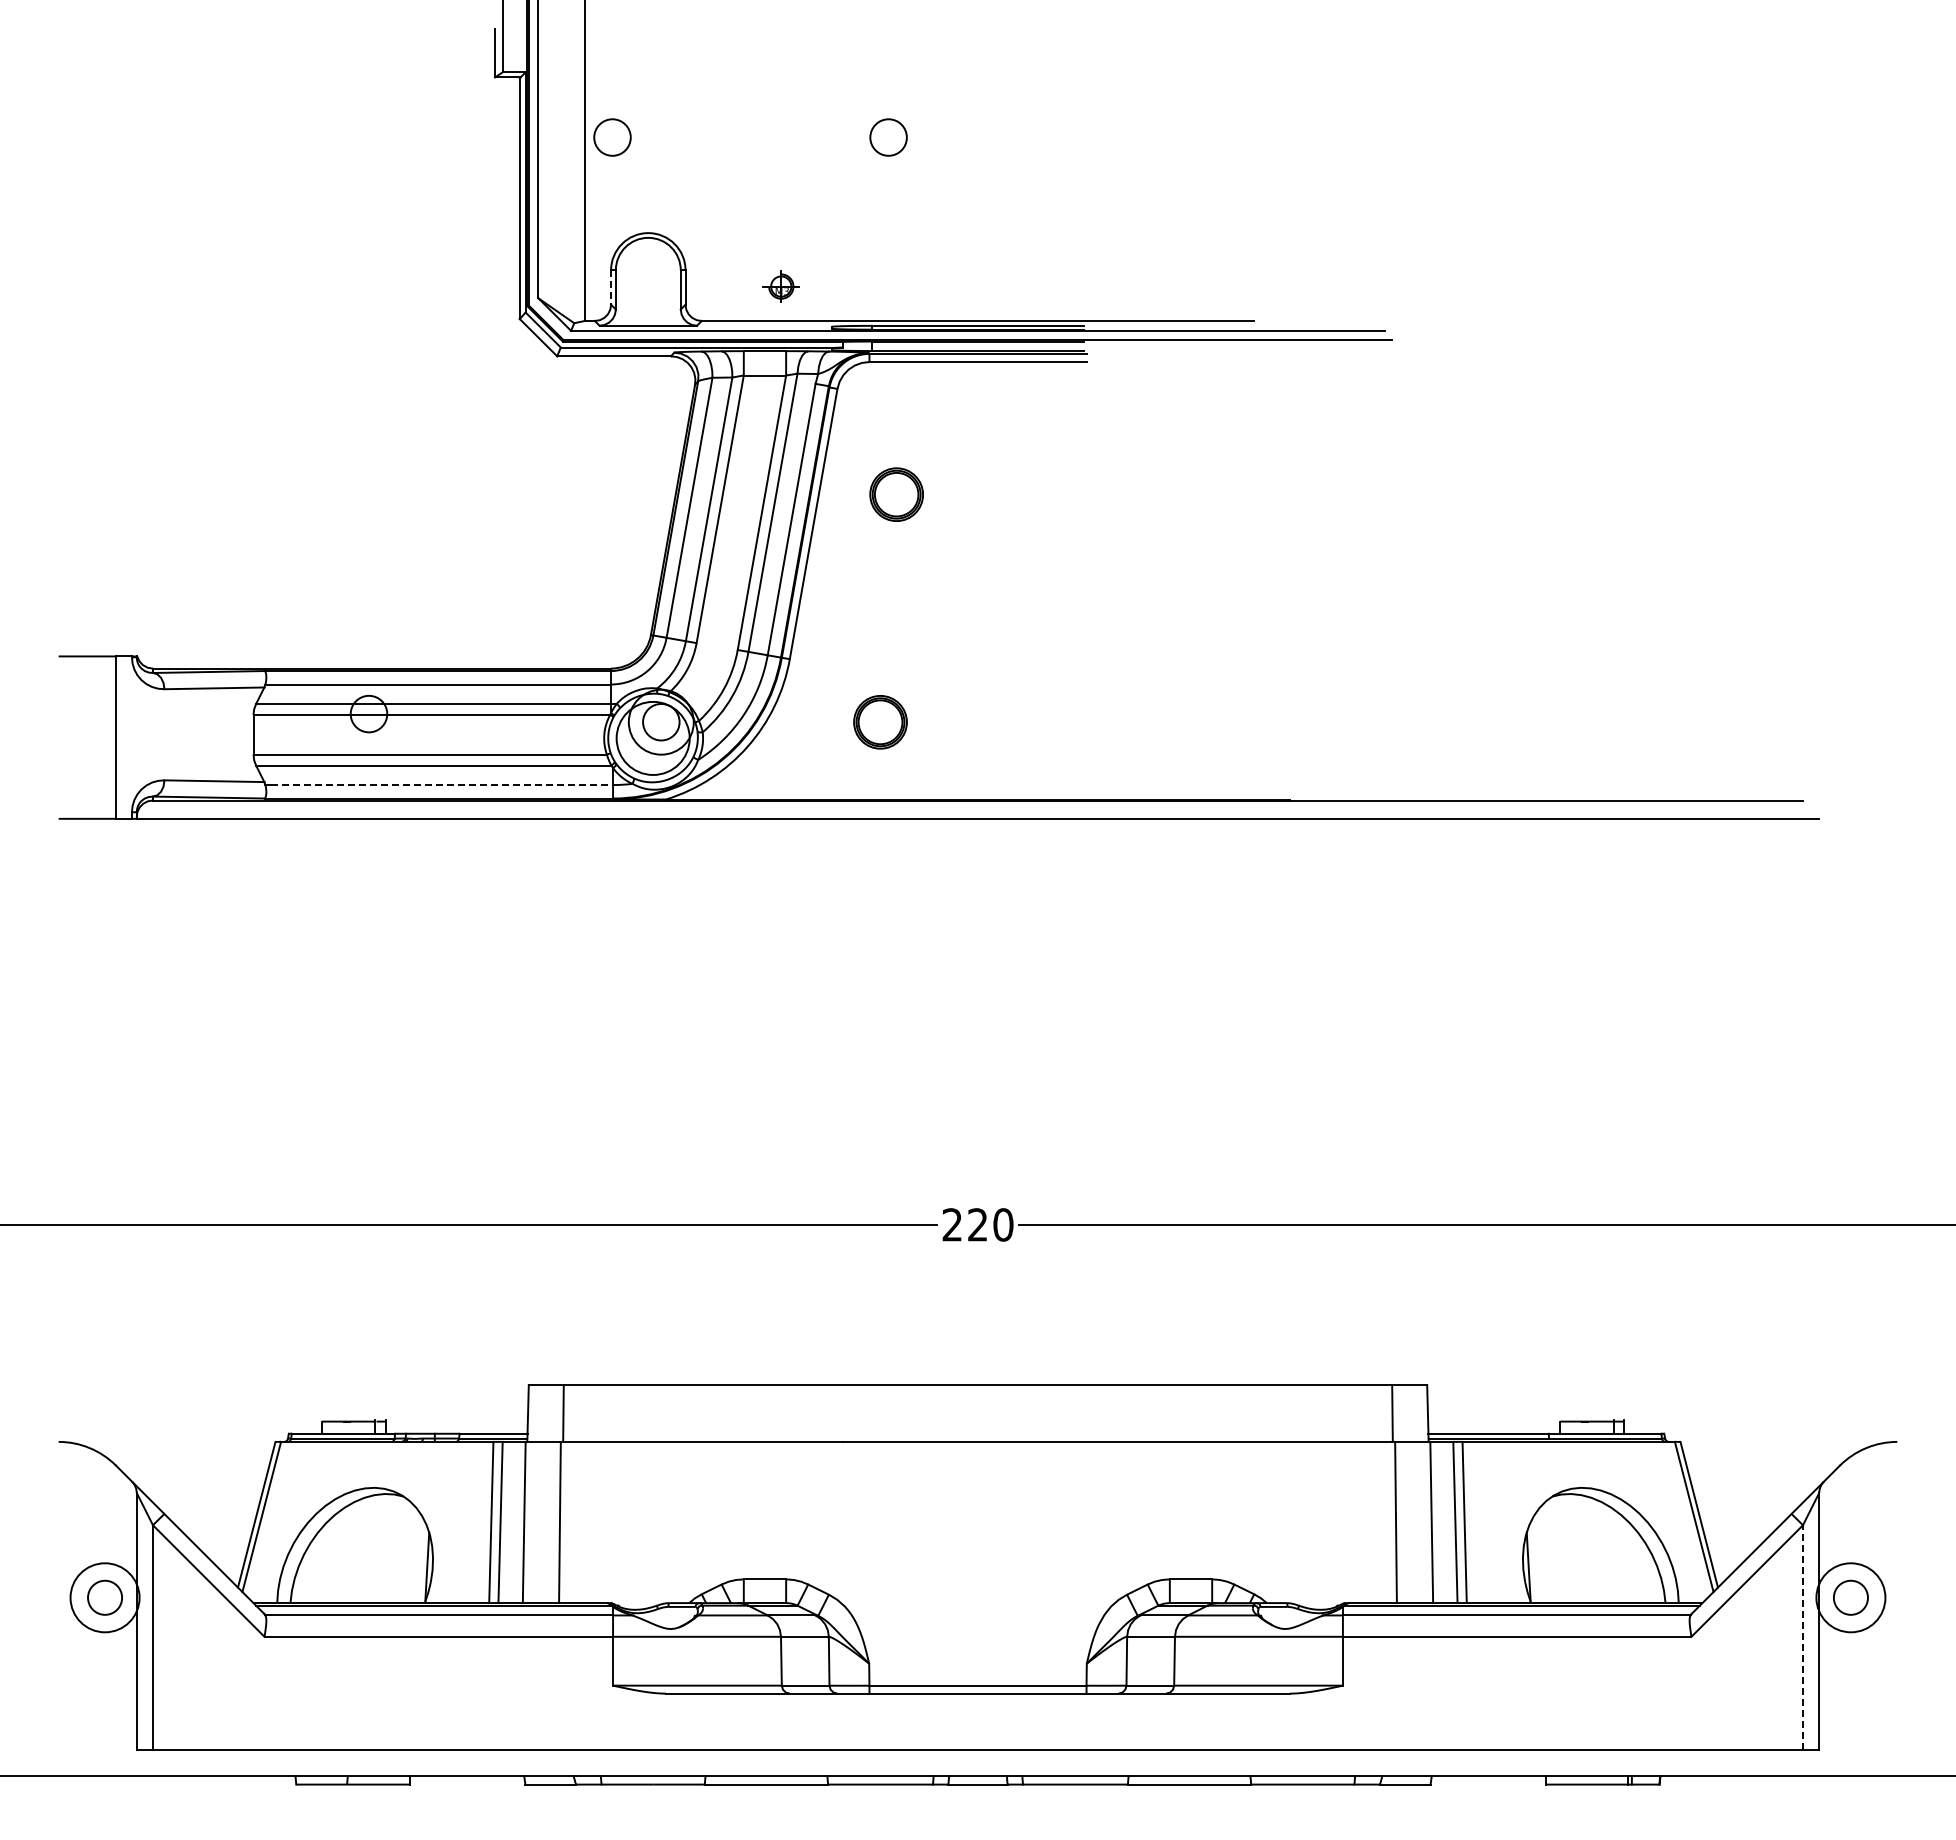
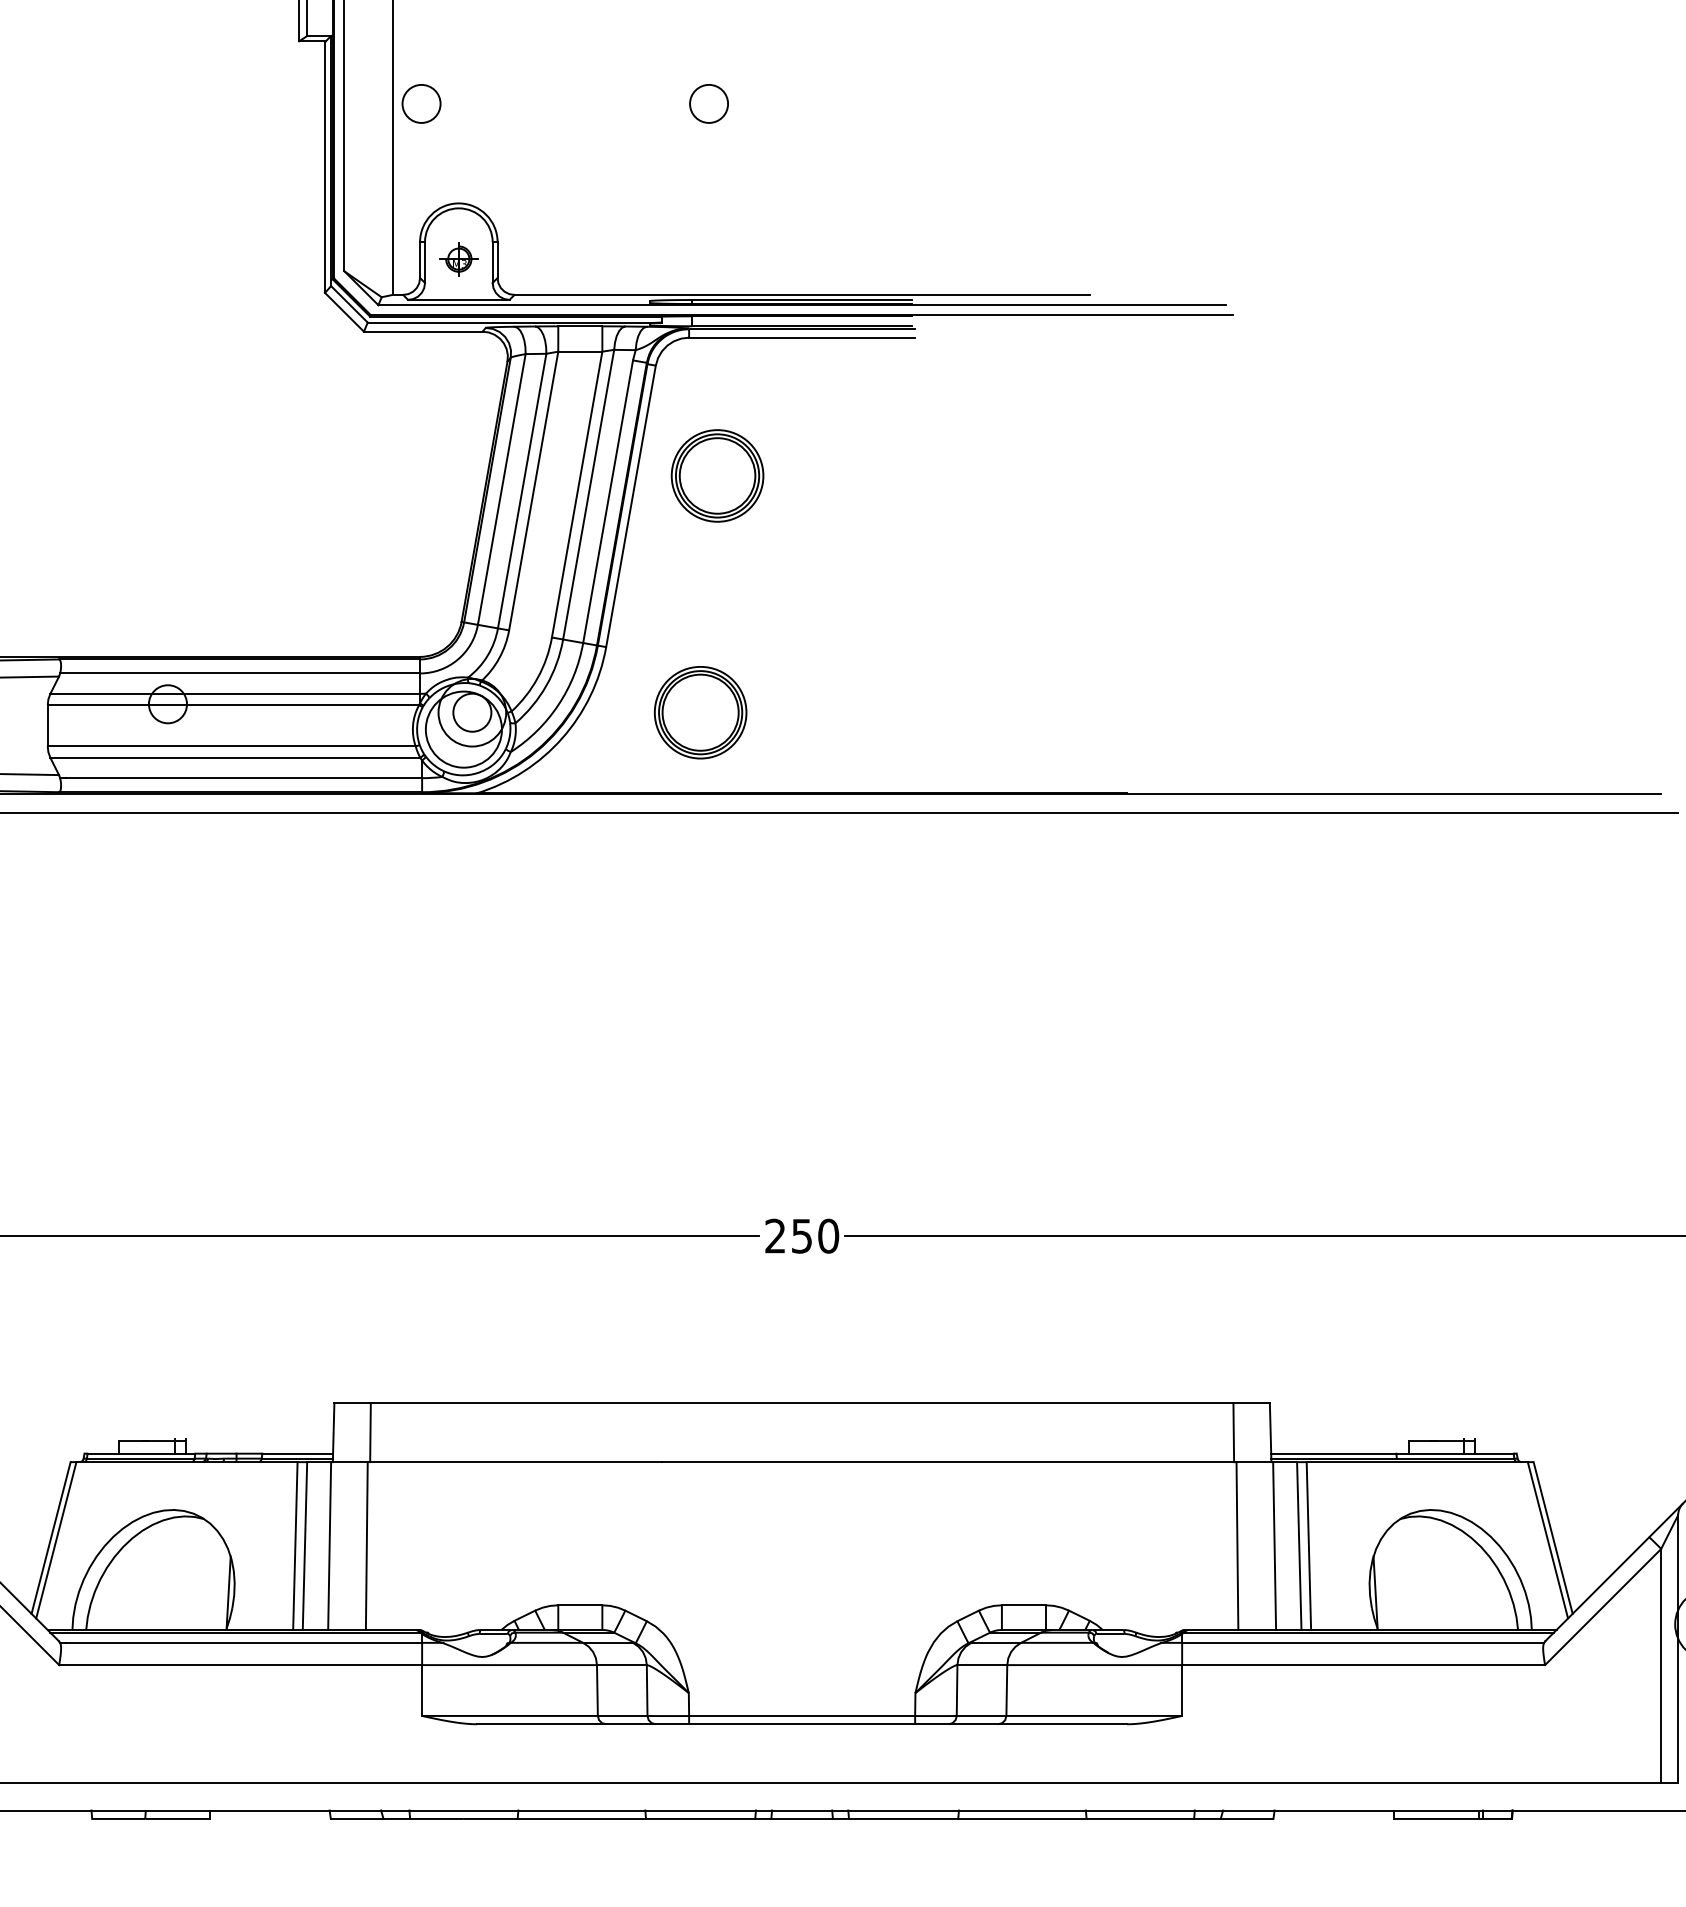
part: (780, 286) -> (457, 259), moved
line: (611, 288) -> (420, 261), dashed -> solid
part: (896, 494) -> (717, 475), size x1.67
part: (880, 722) -> (700, 713), size x1.67
line: (442, 785) -> (244, 778), dashed -> solid
text: (977, 1224) -> (801, 1235), 220 -> 250
line: (1803, 1637) -> (1661, 1665), dashed -> solid

